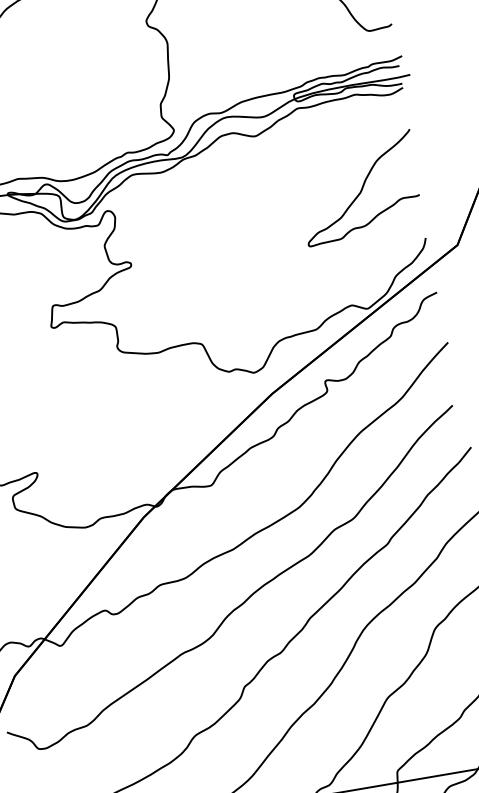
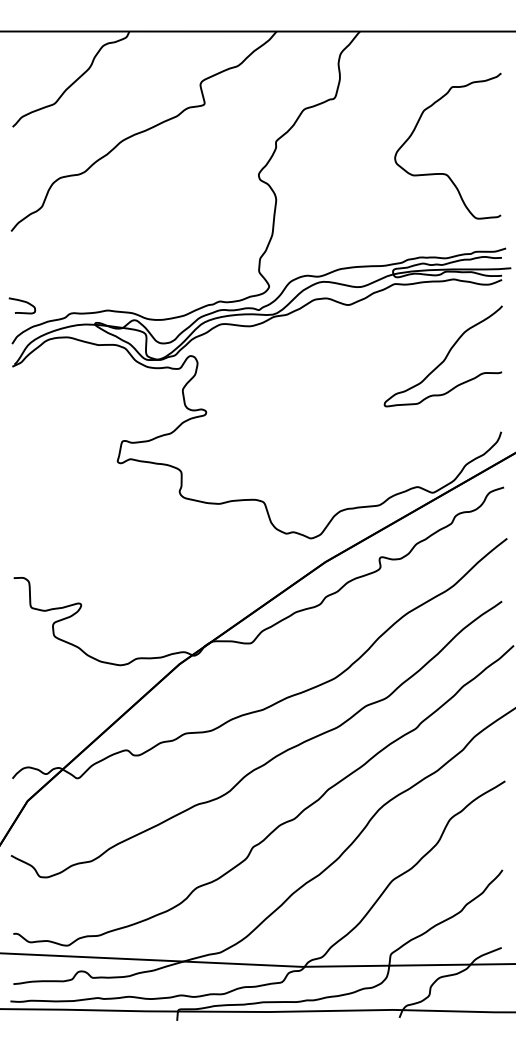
curve: (360, 190) -> (444, 358), moved

